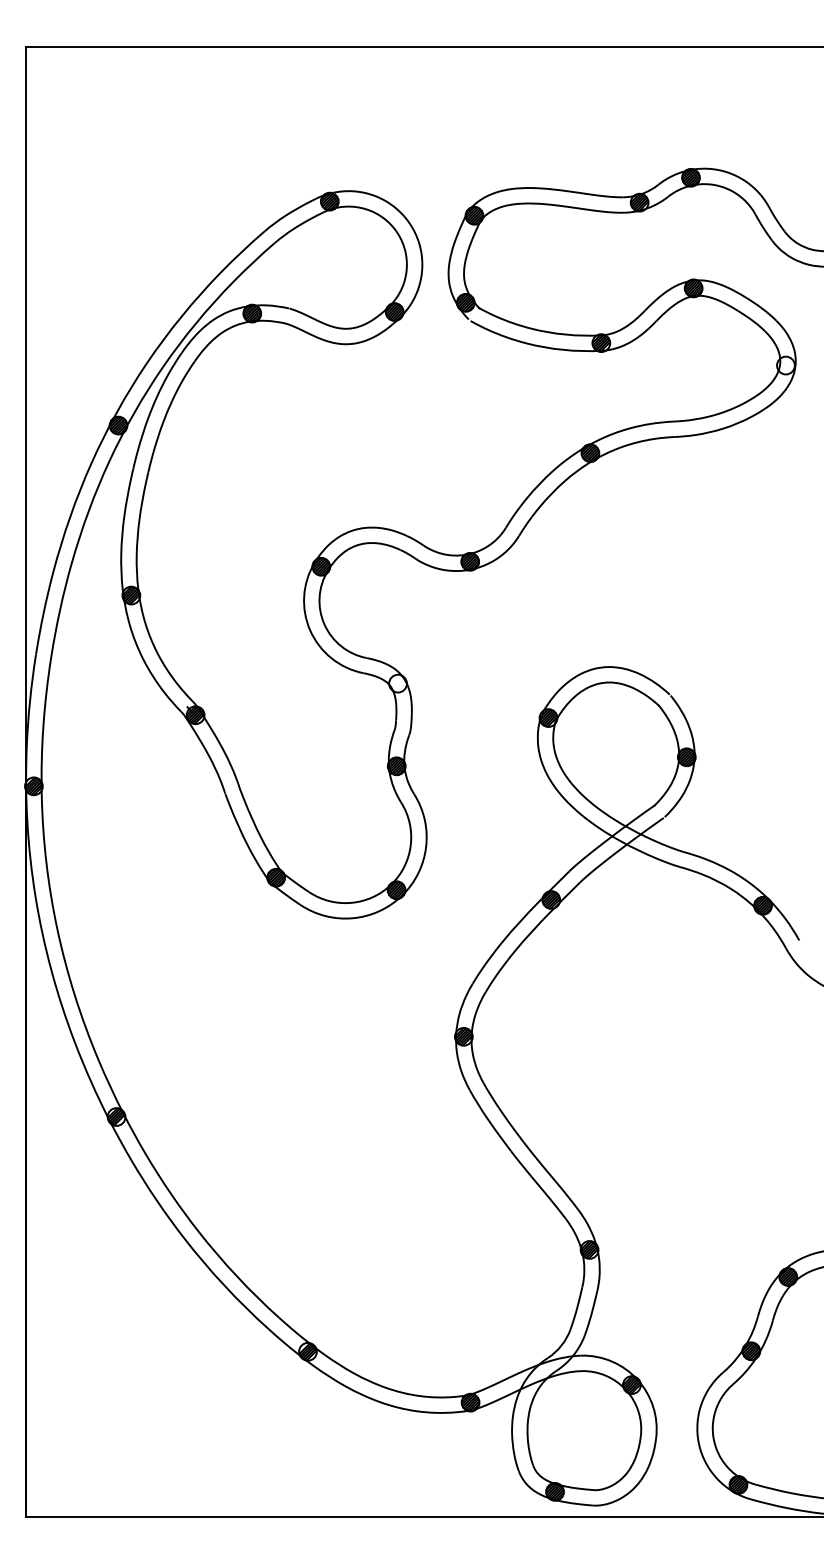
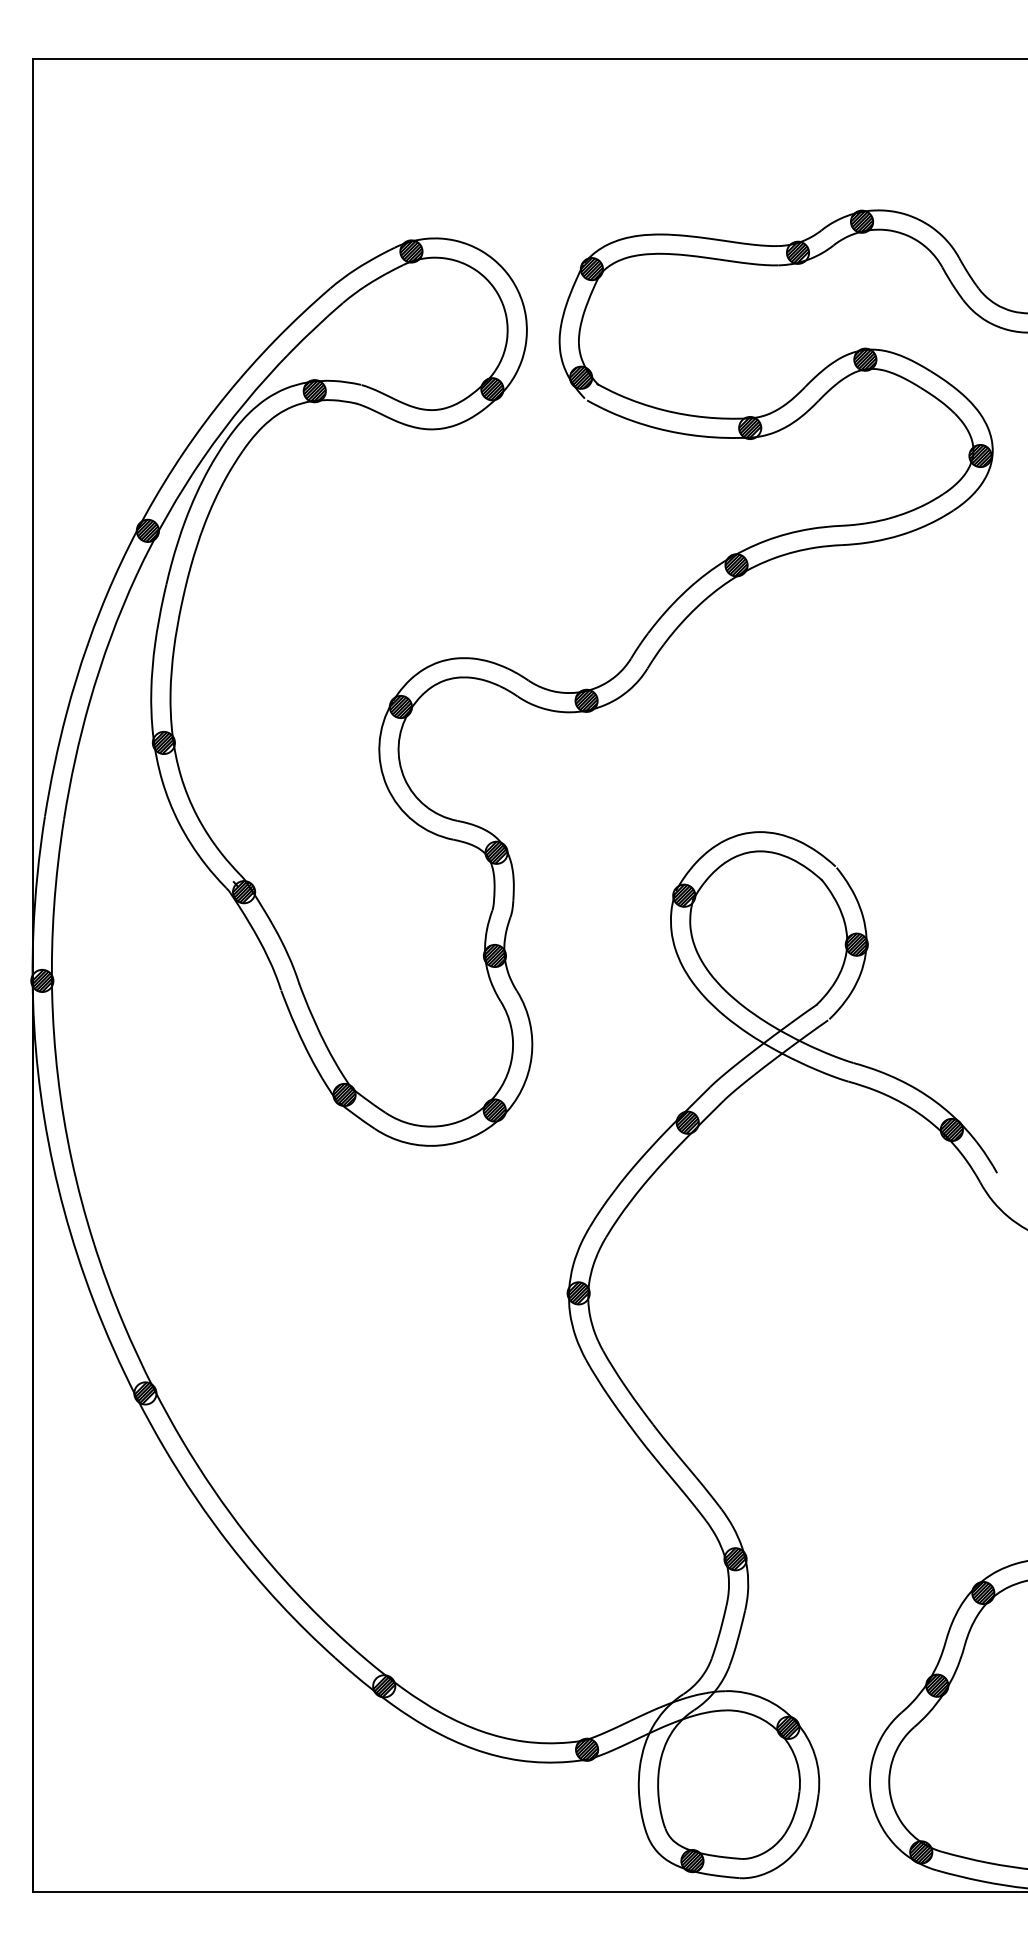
hatch: (785, 365) -> (980, 455), added
hatch: (397, 683) -> (496, 852), added

